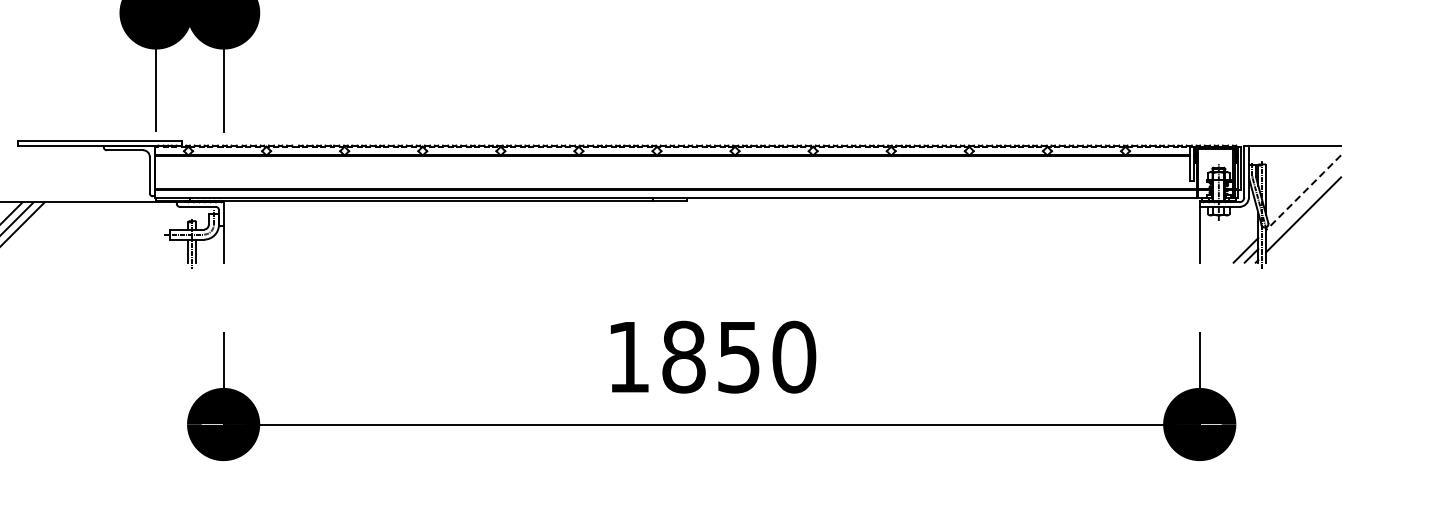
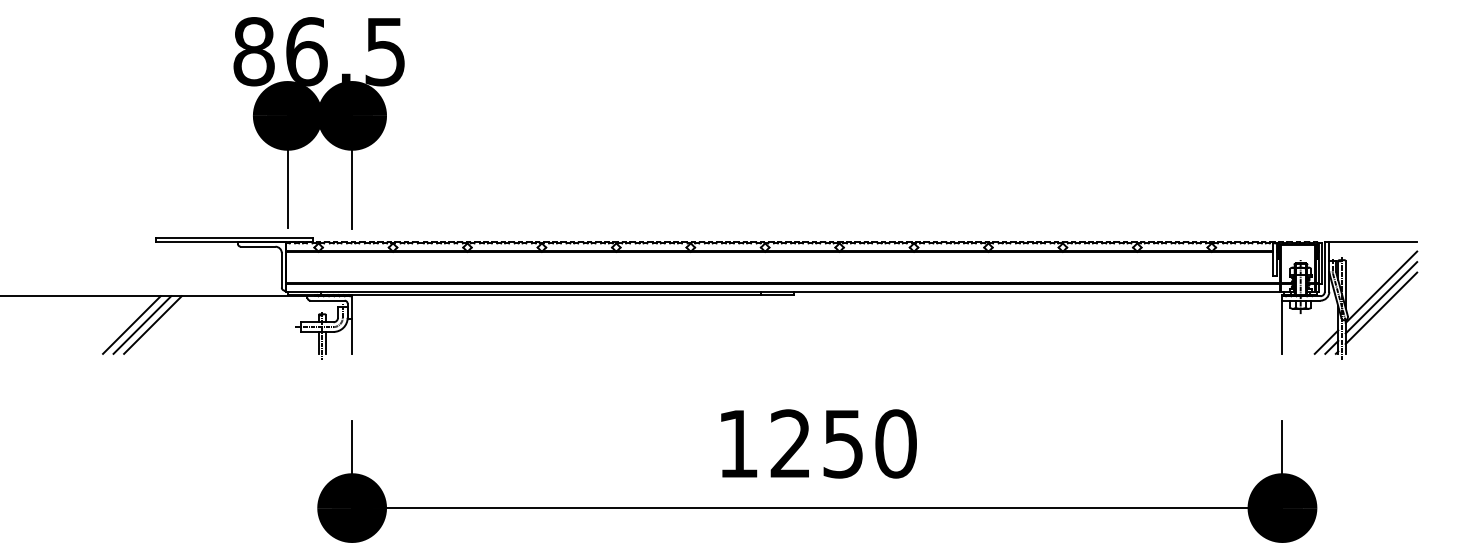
line: (1303, 193) -> (1381, 287), dashed -> solid
line: (1303, 203) -> (1381, 297), added
text: (683, 356) -> (790, 443), 1850 -> 1250

